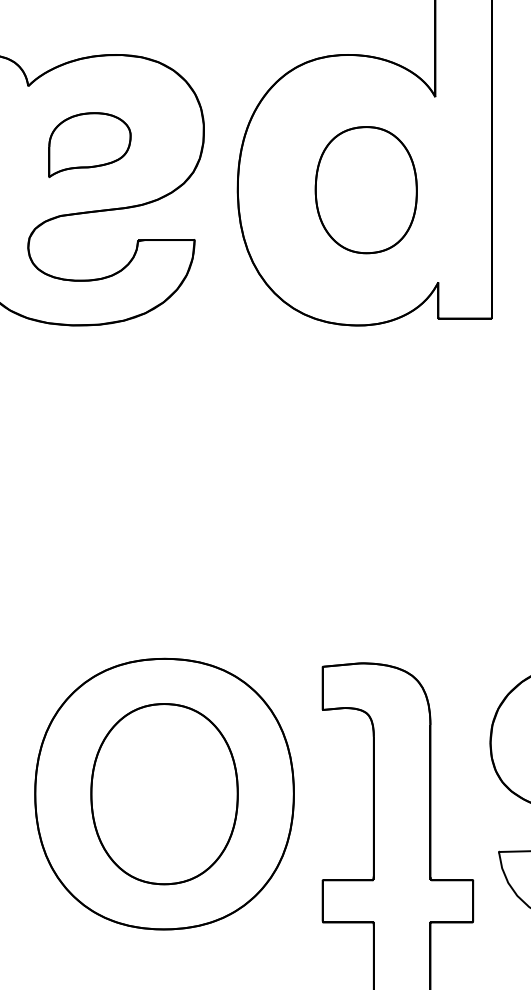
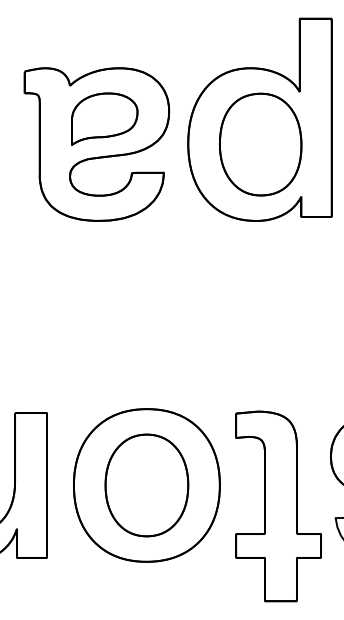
part: (89, 143) -> (104, 118), size x1.43
part: (365, 190) -> (260, 144), size x1.43

